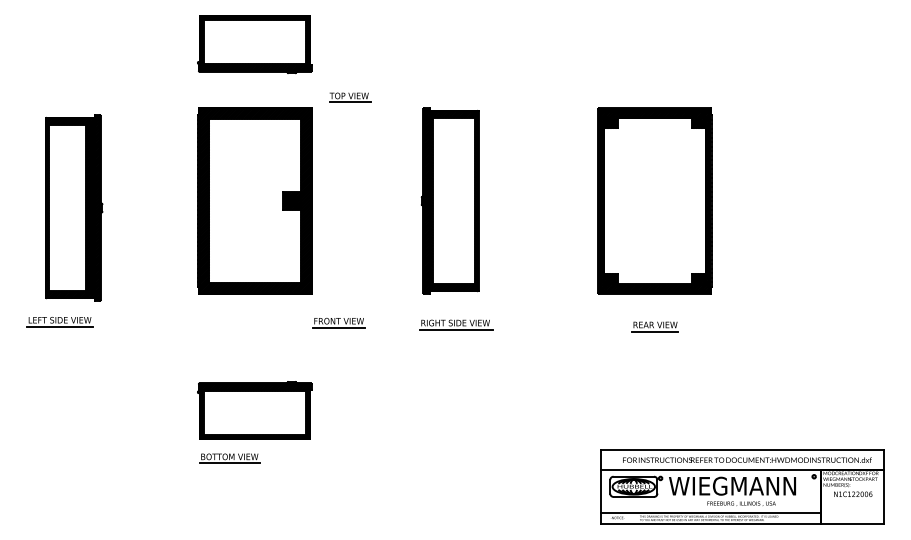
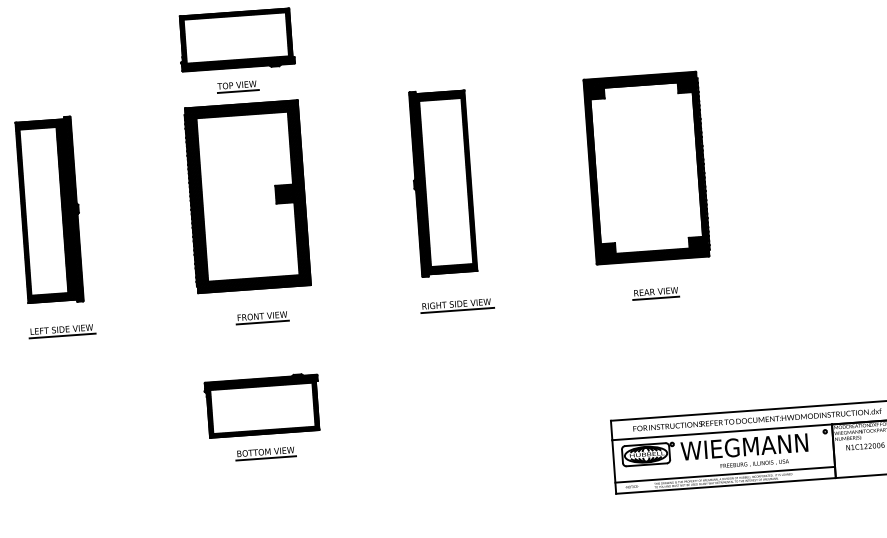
part: (350, 97) -> (238, 86), moved
part: (74, 207) -> (50, 210), moved
part: (338, 323) -> (262, 318), moved
part: (229, 458) -> (265, 453), moved

